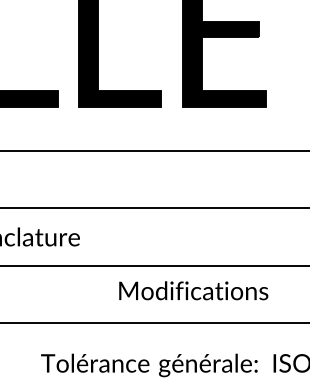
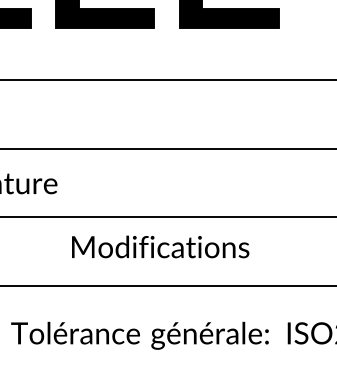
text: (193, 290) -> (160, 246), moved

